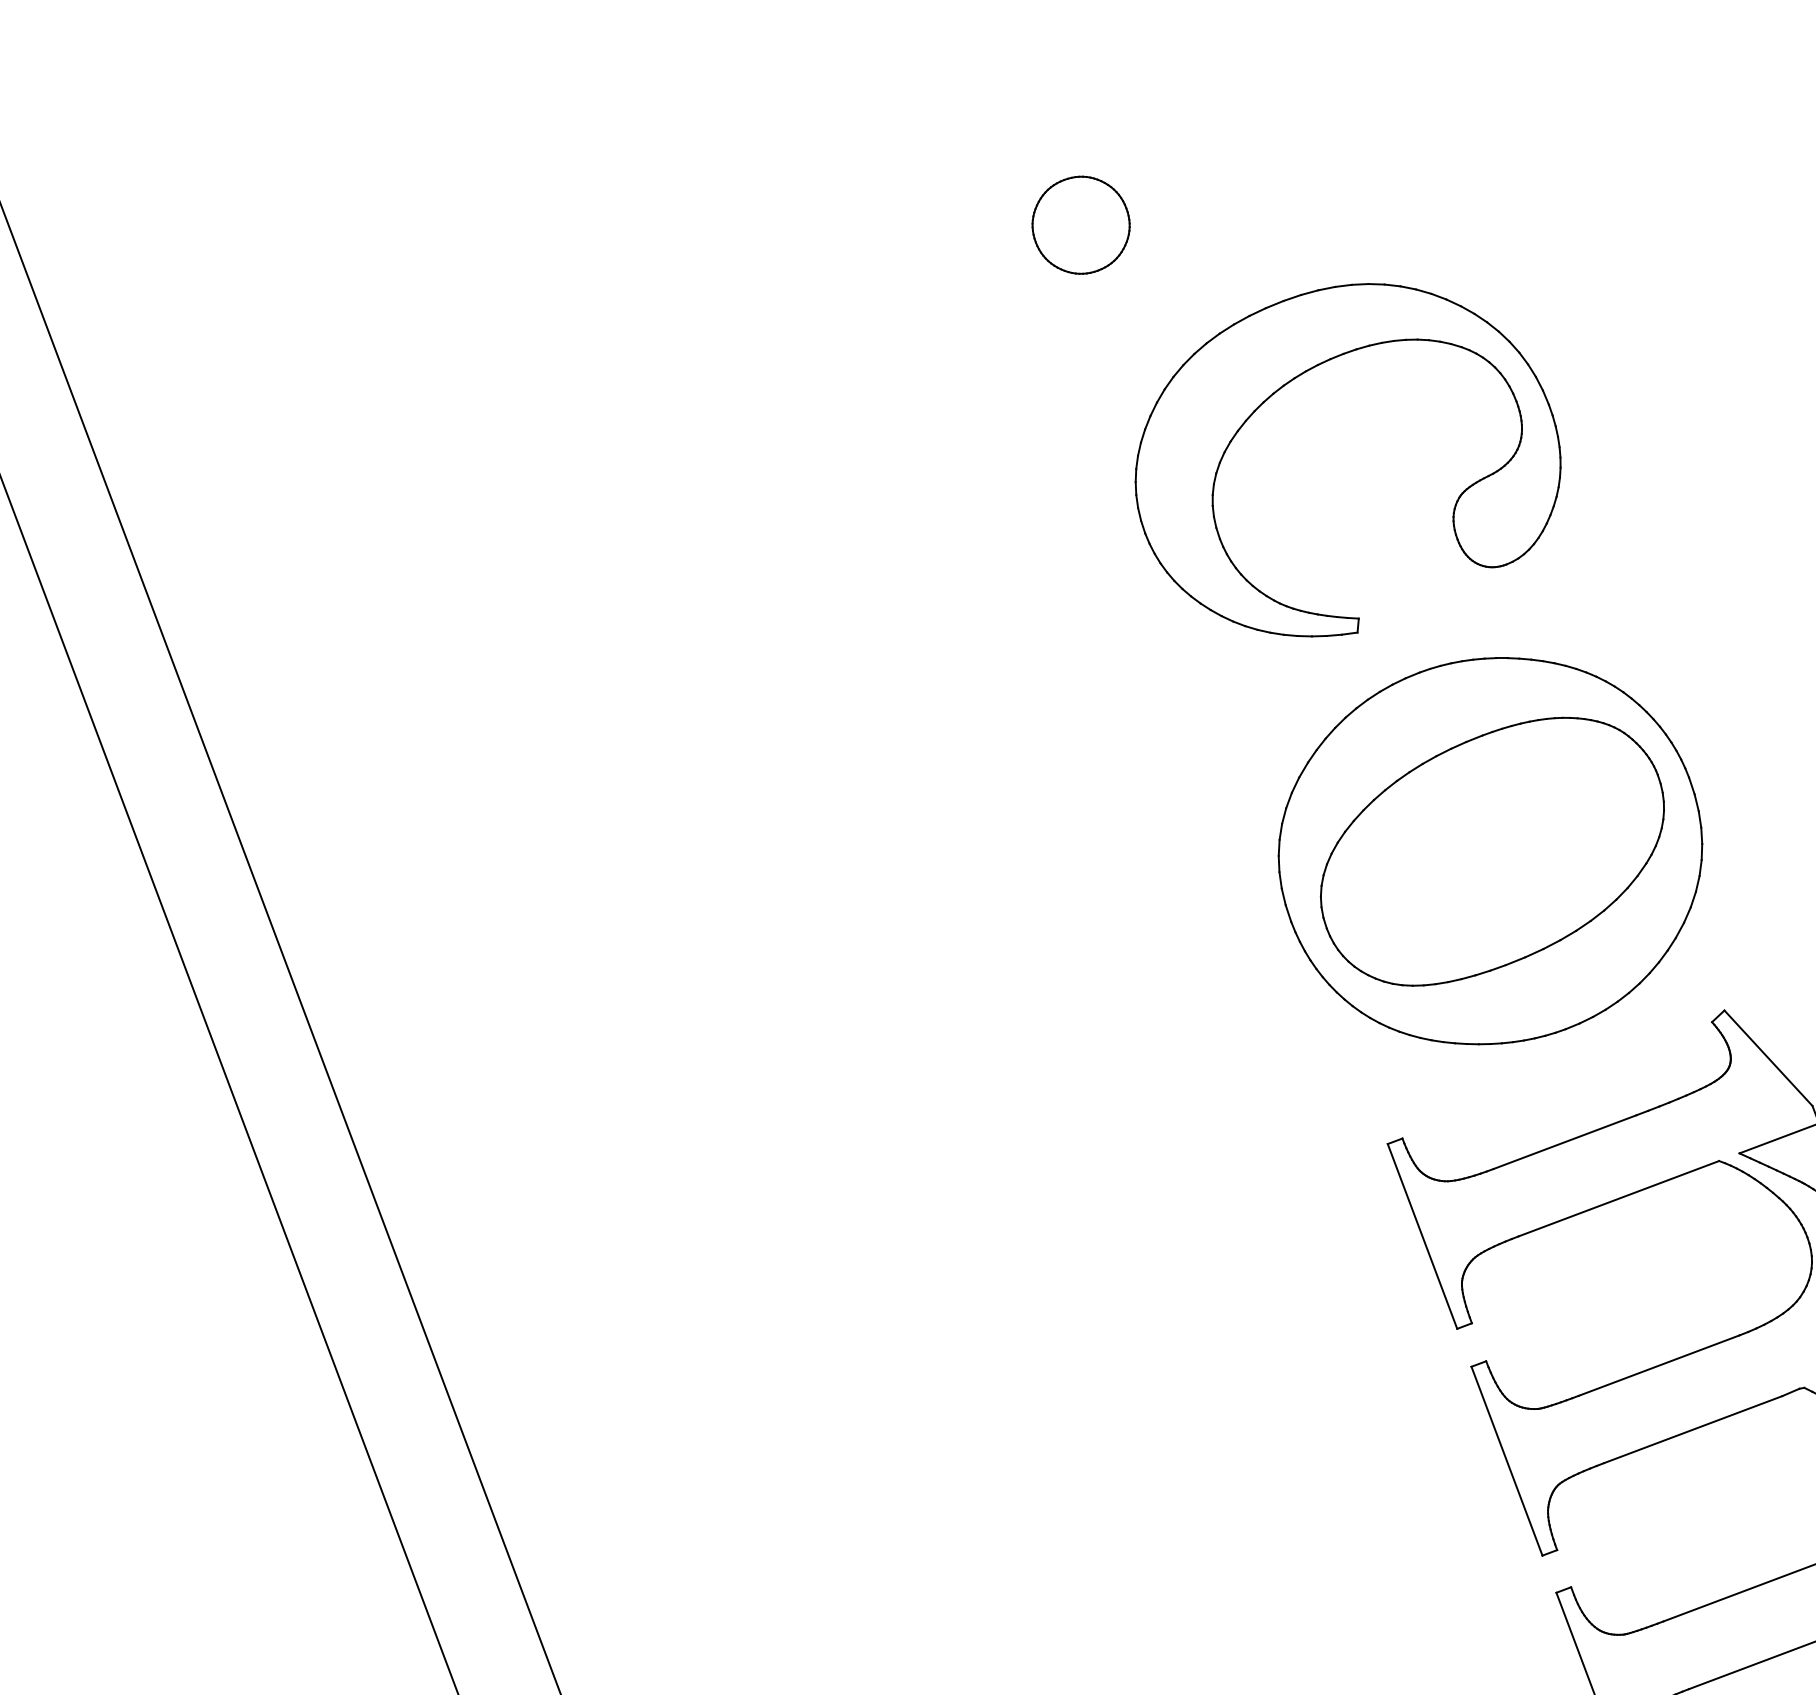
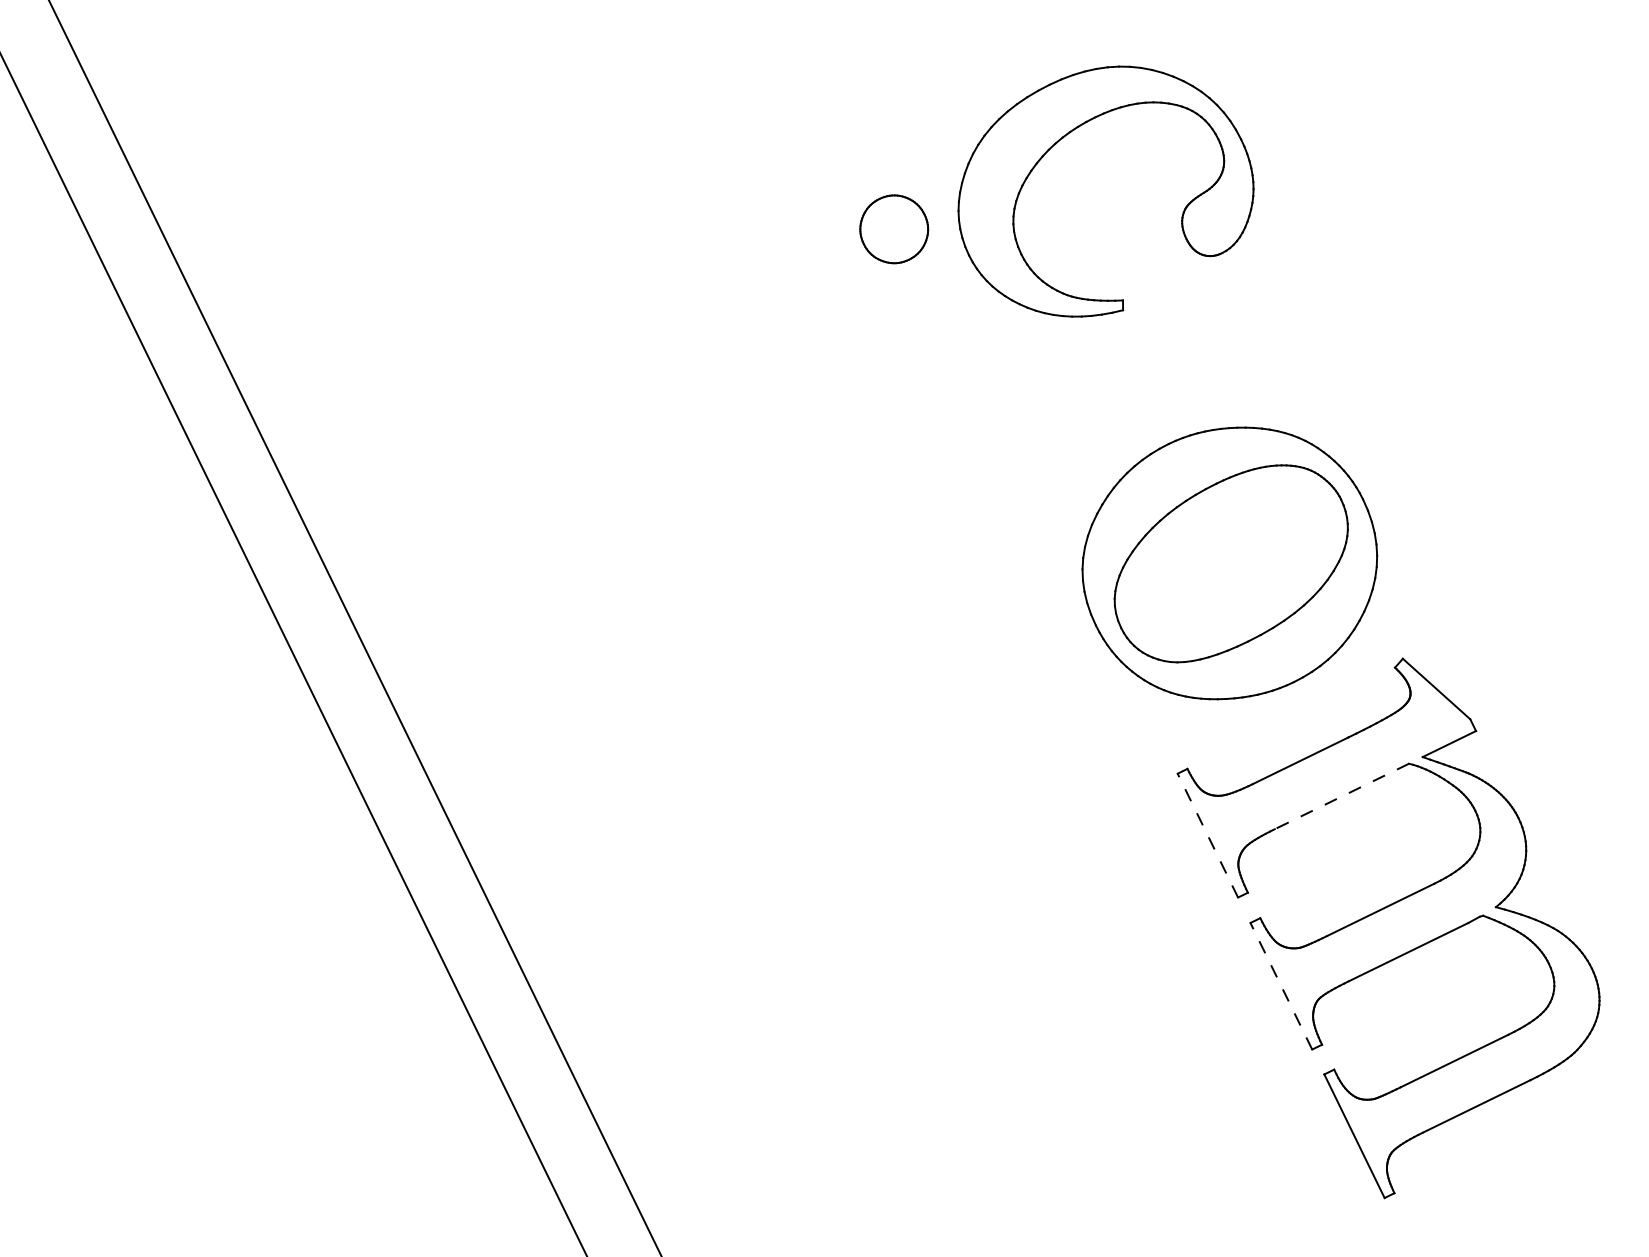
part: (1081, 225) -> (894, 229), moved
part: (1295, 379) -> (1063, 138), moved
line: (1618, 1198) -> (1341, 796), solid -> dashed
line: (1421, 1236) -> (1207, 835), solid -> dashed
line: (1507, 1460) -> (1281, 985), solid -> dashed

